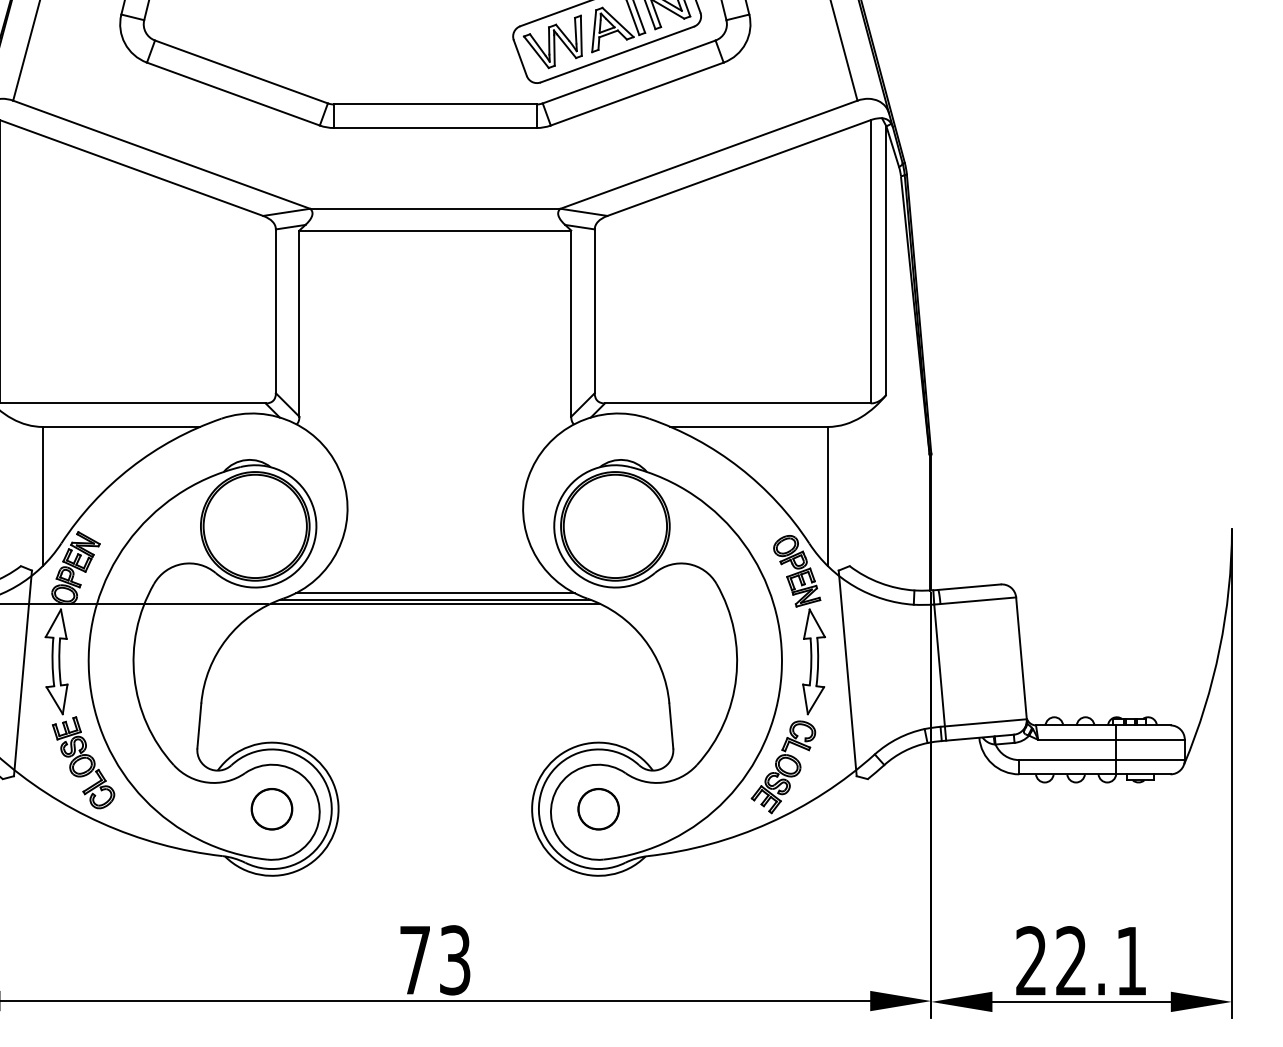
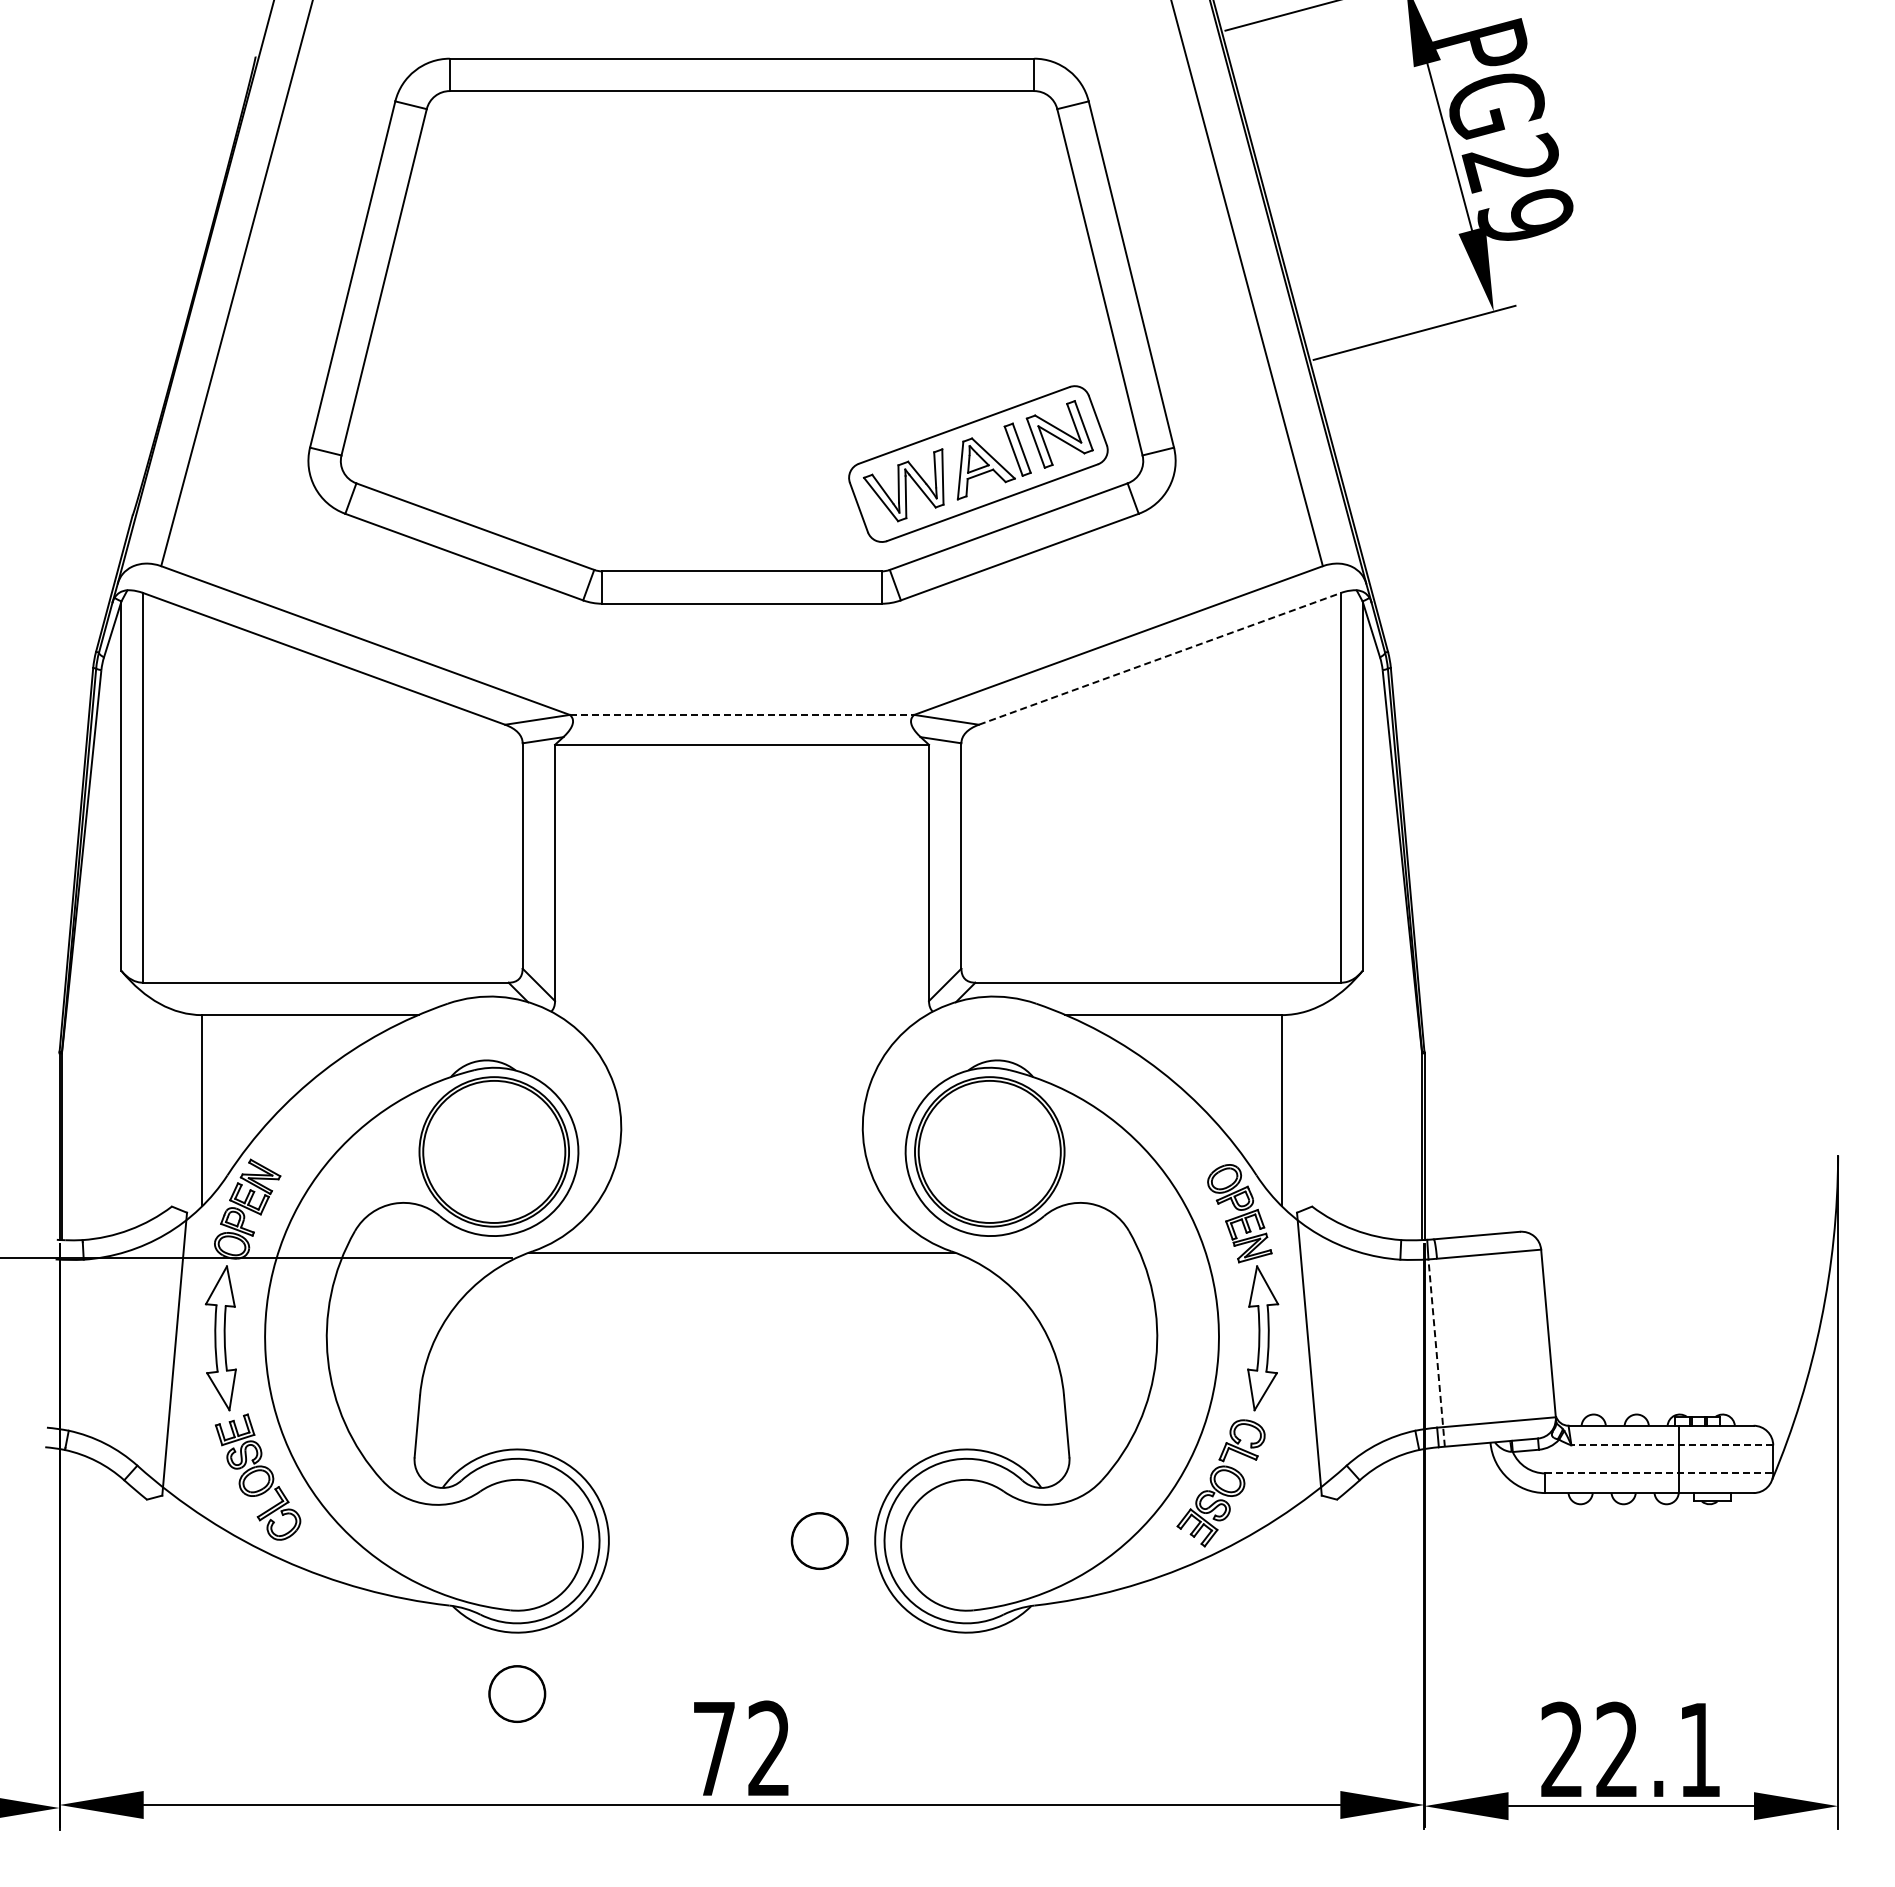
line: (739, 167) -> (1160, 658), solid -> dashed
line: (435, 208) -> (742, 714), solid -> dashed
line: (434, 592) -> (741, 1243), removed
line: (434, 603) -> (741, 1258), removed
line: (940, 672) -> (1436, 1352), solid -> dashed
line: (1111, 739) -> (1672, 1445), solid -> dashed
line: (1102, 760) -> (1659, 1473), solid -> dashed
circle: (272, 808) -> (517, 1693), moved
circle: (598, 808) -> (819, 1540), moved
text: (455, 960) -> (769, 1748), 73 -> 72

